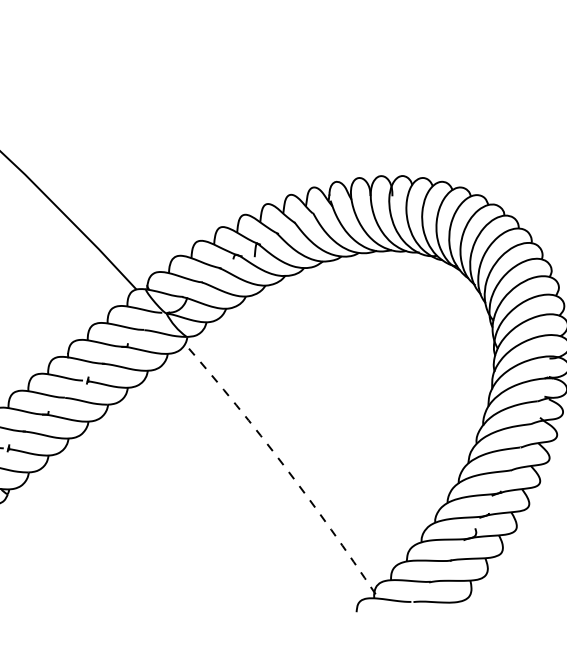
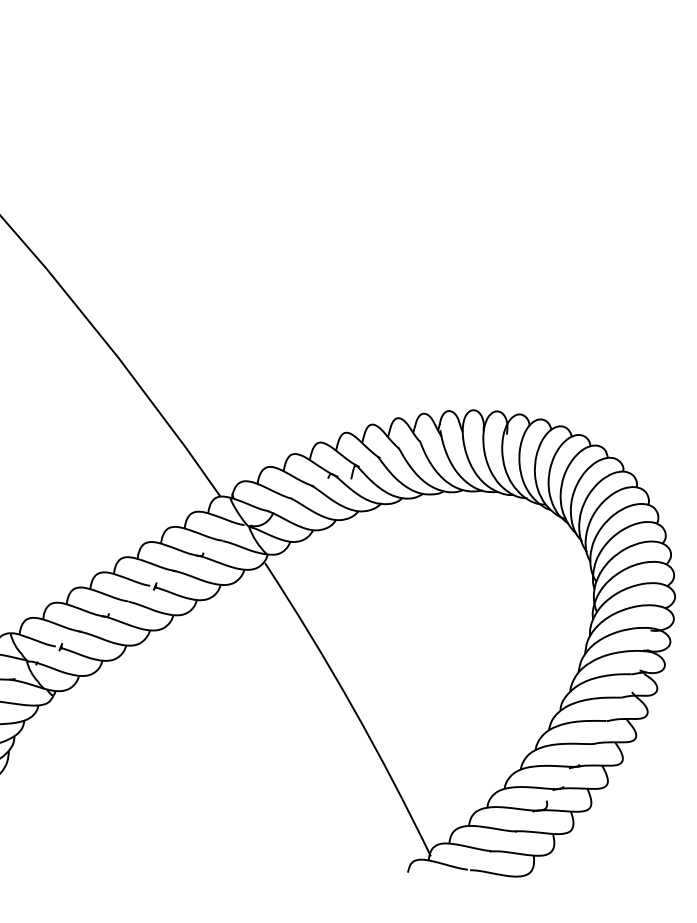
arc: (284, 467) -> (352, 707), dashed -> solid

